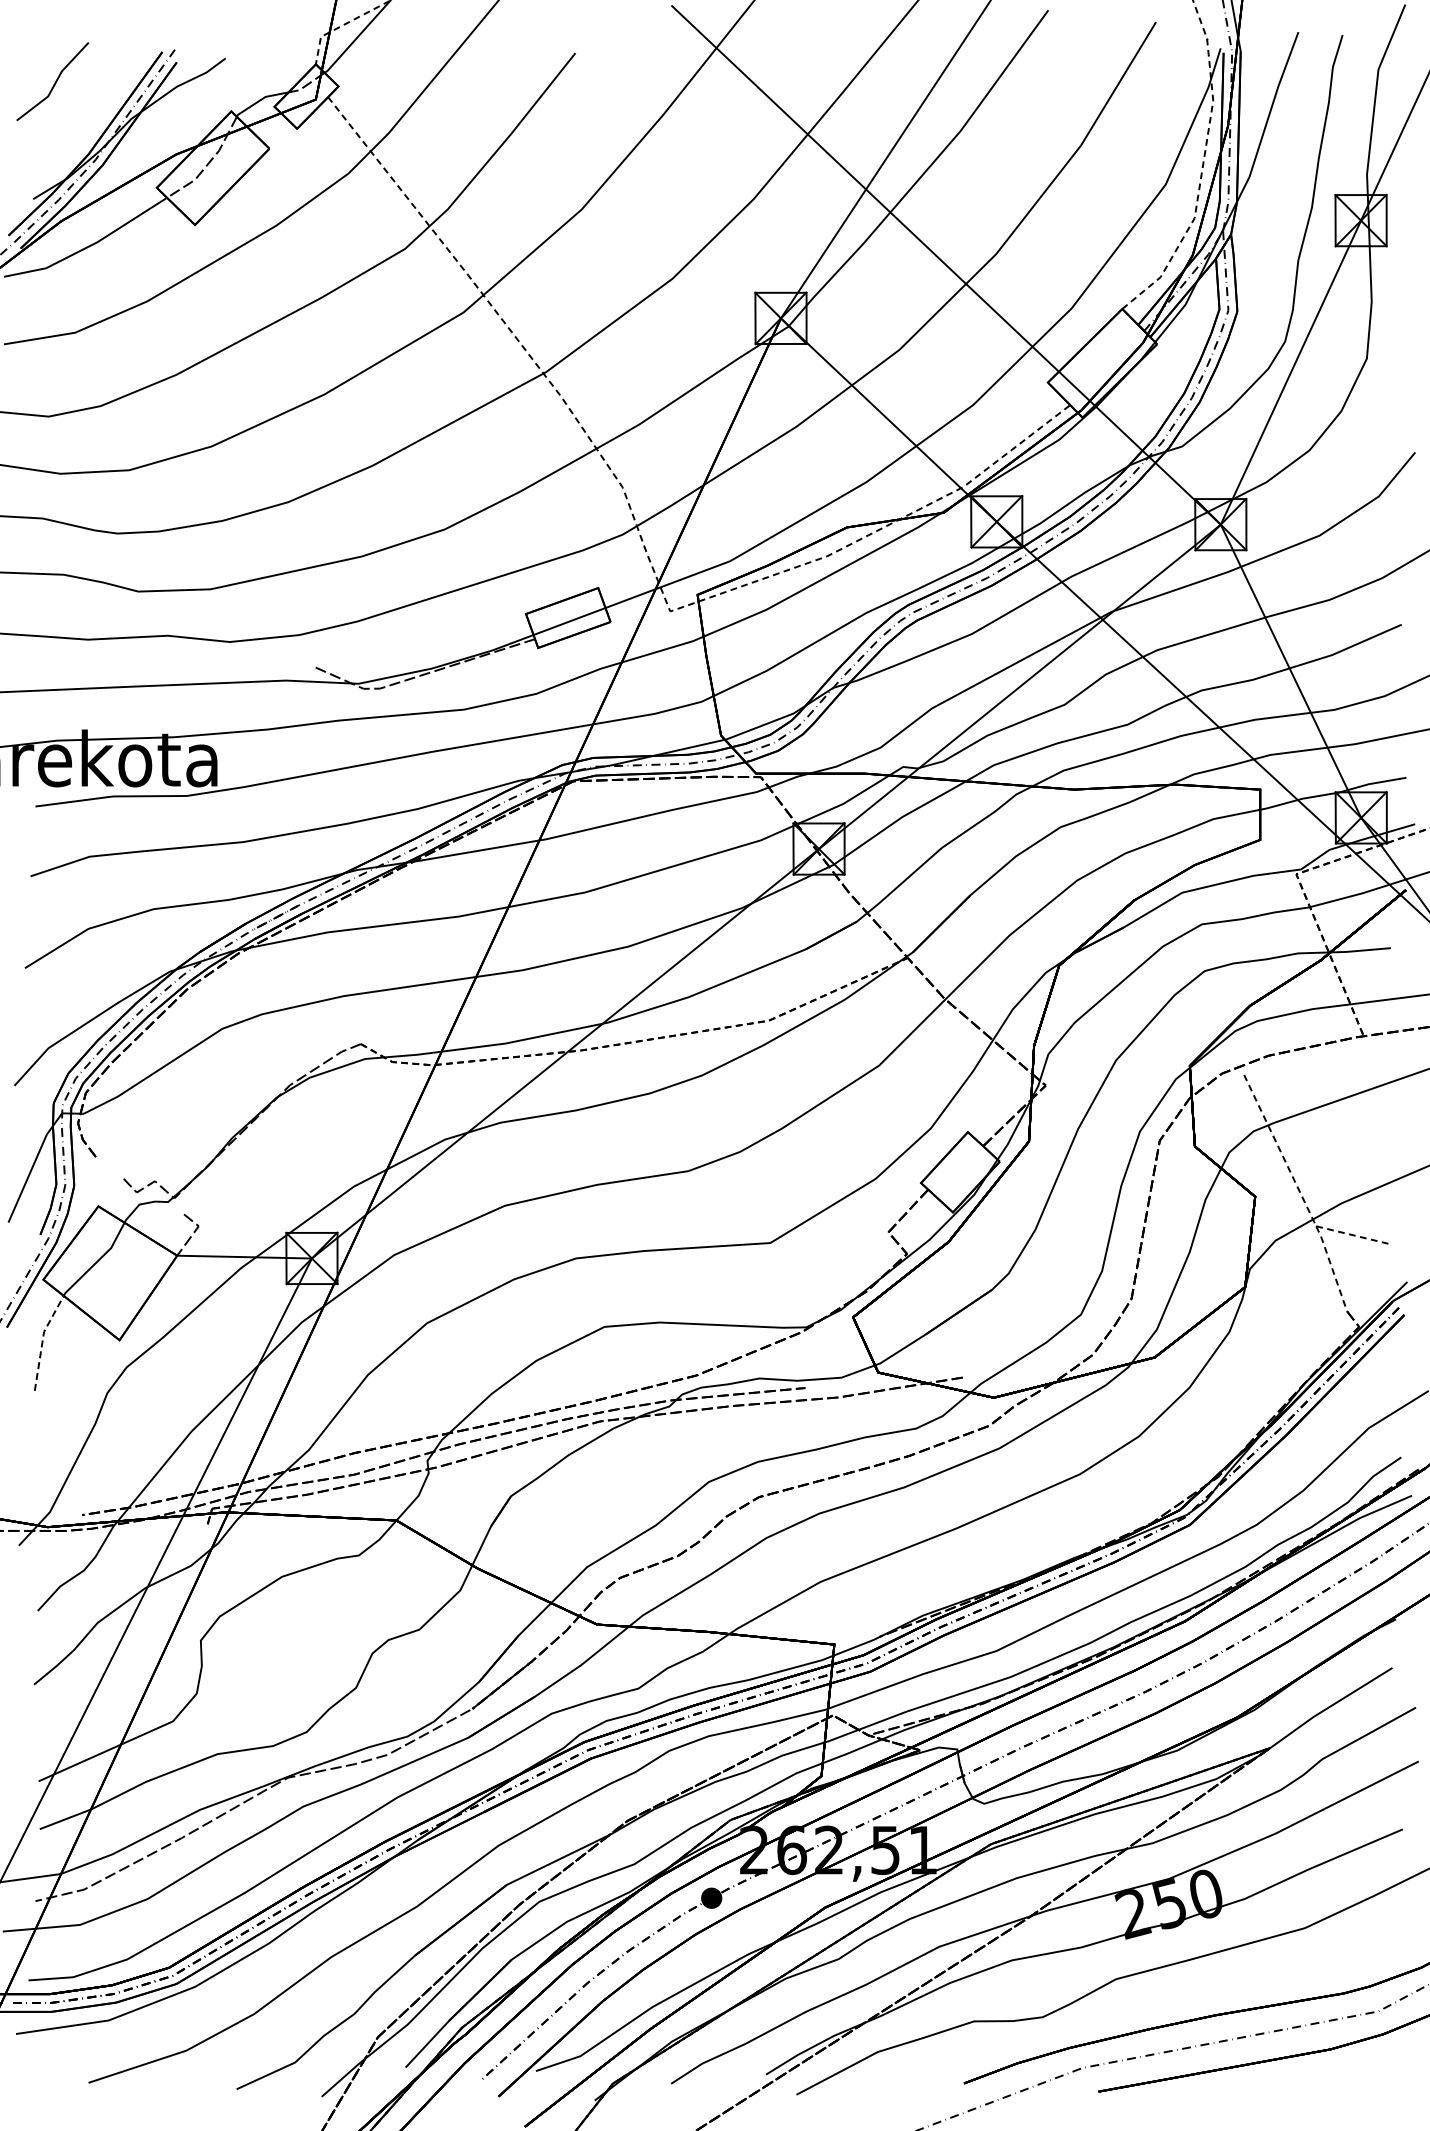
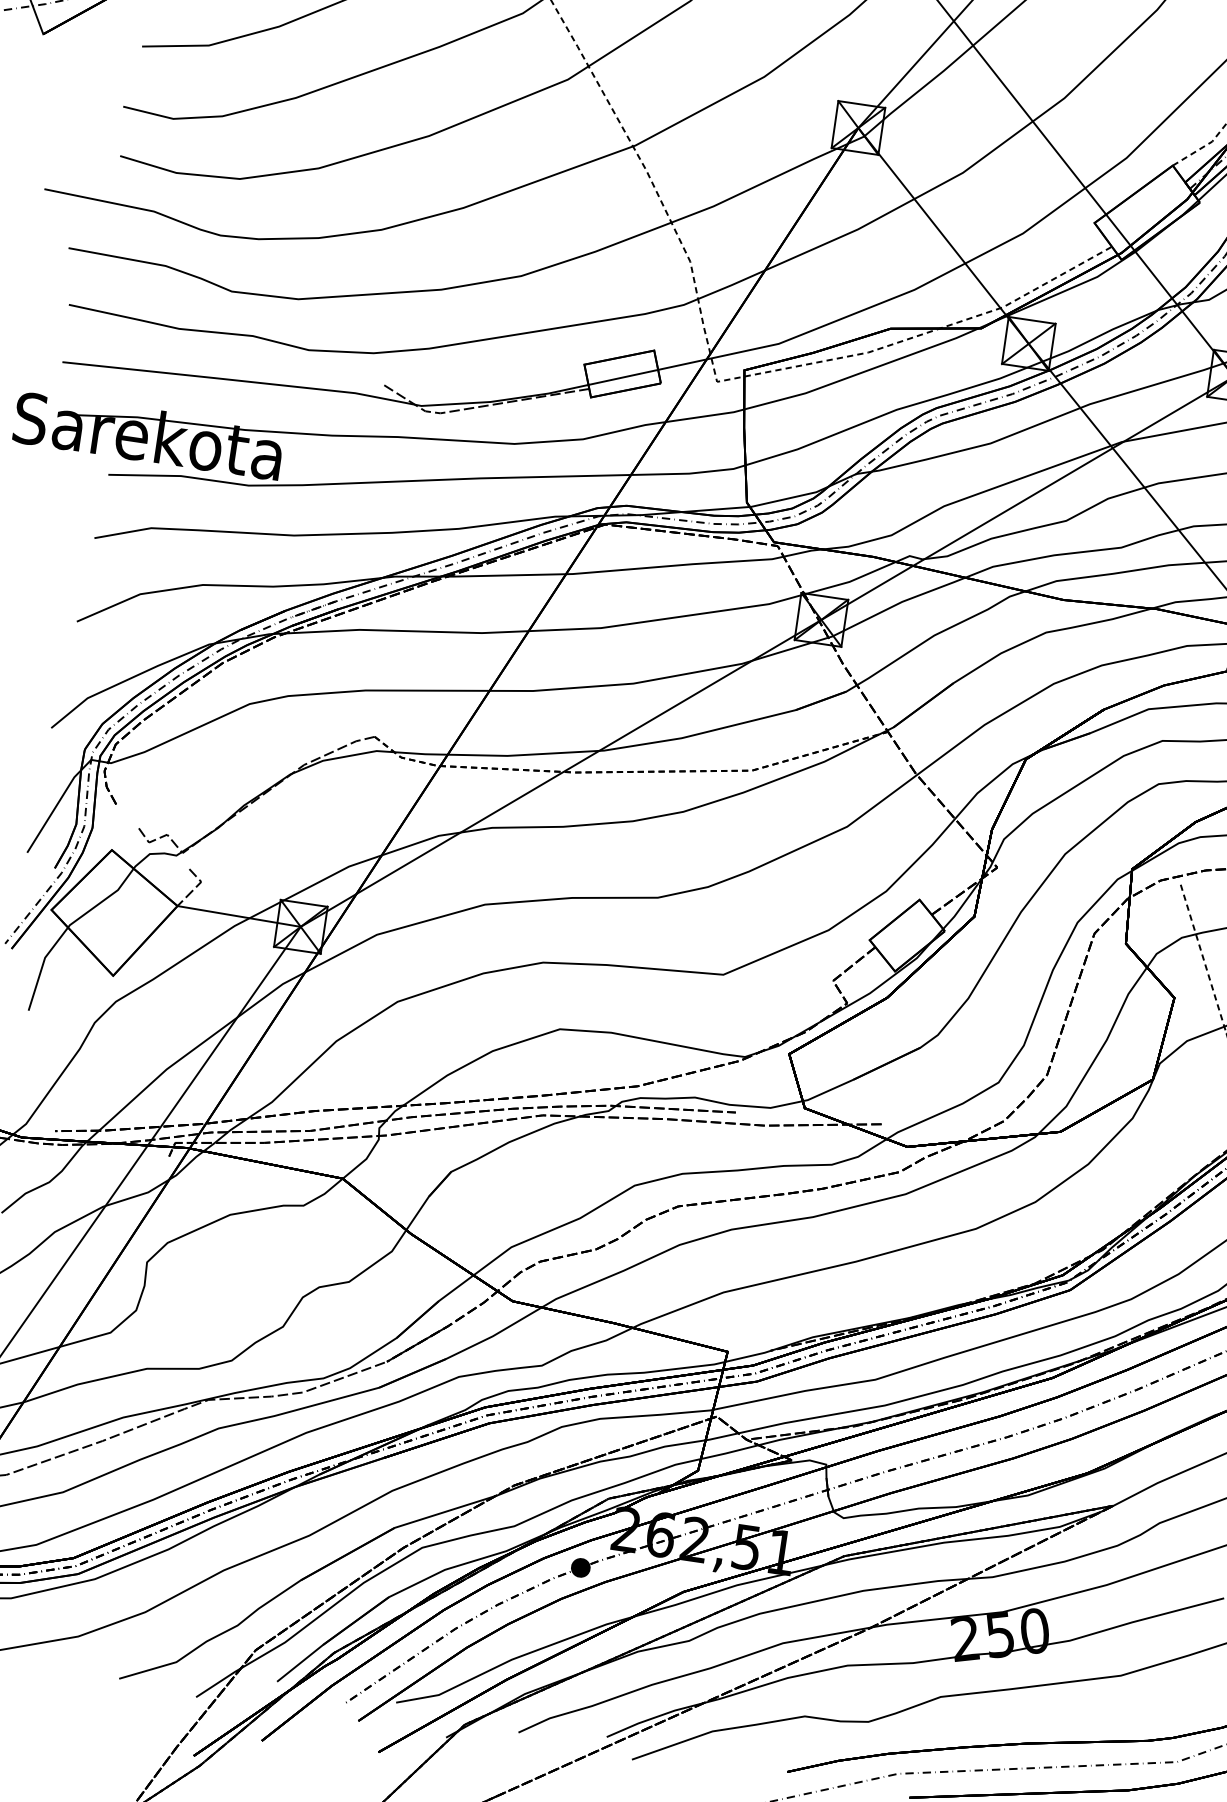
line: (42, 1340) -> (42, 965), dashed -> solid

